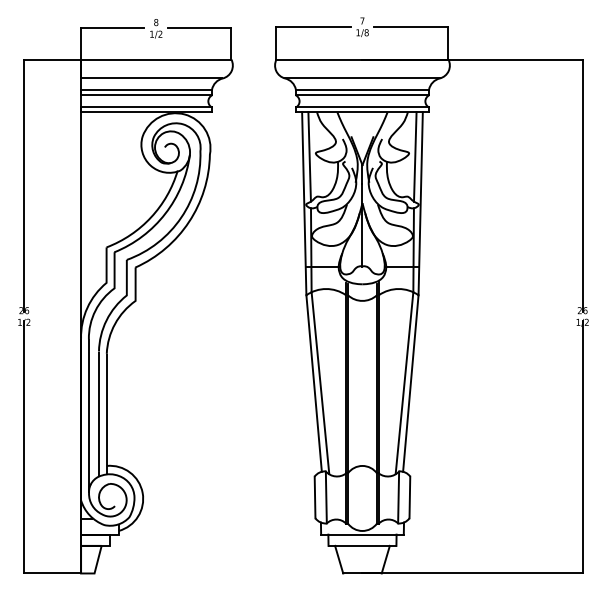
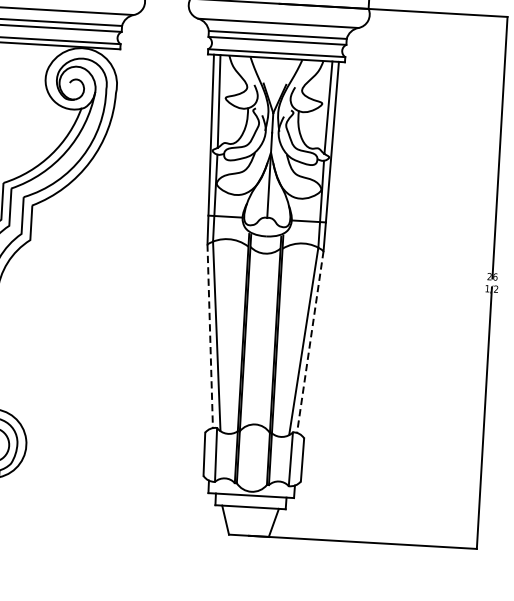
line: (314, 383) -> (210, 336), solid -> dashed
line: (410, 383) -> (309, 342), solid -> dashed

